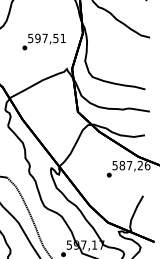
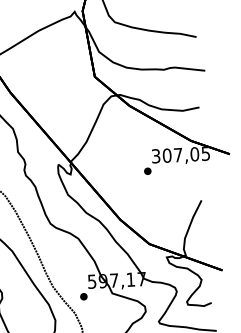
text: (131, 165) -> (181, 154), 587,26 -> 307,05

